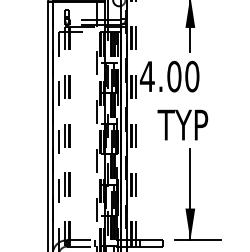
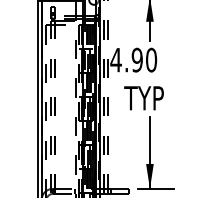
text: (174, 76) -> (137, 60), 4.00 -> 4.90

